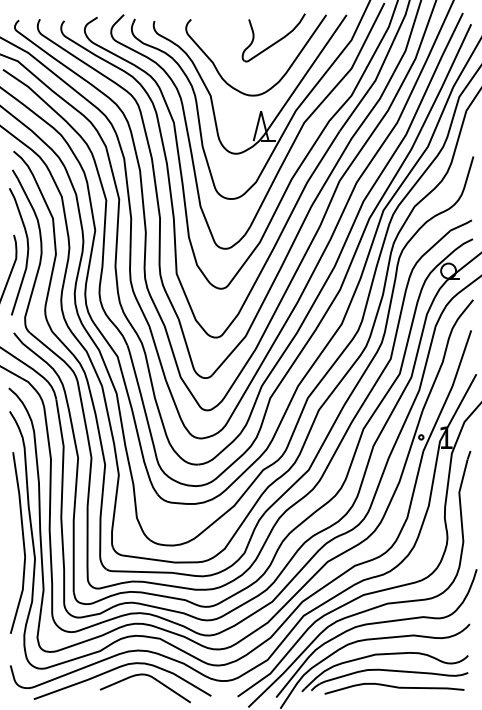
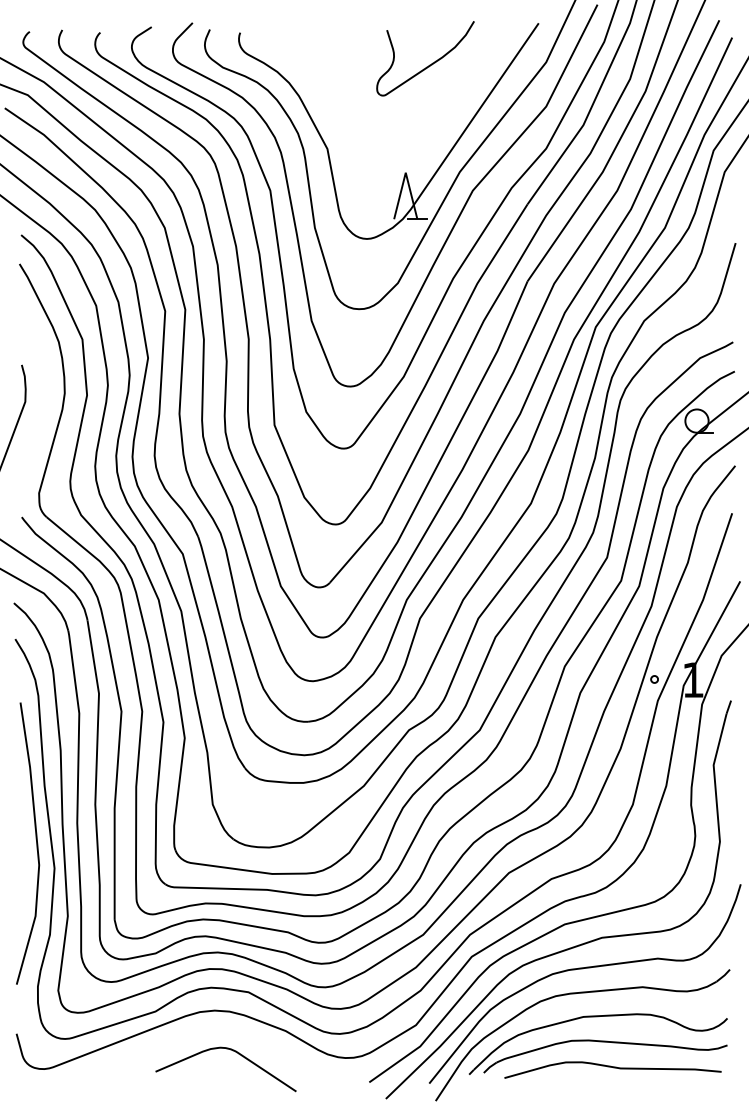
curve: (283, 74) -> (440, 115), removed
curve: (27, 251) -> (42, 390), removed
curve: (116, 669) -> (181, 1040), removed

